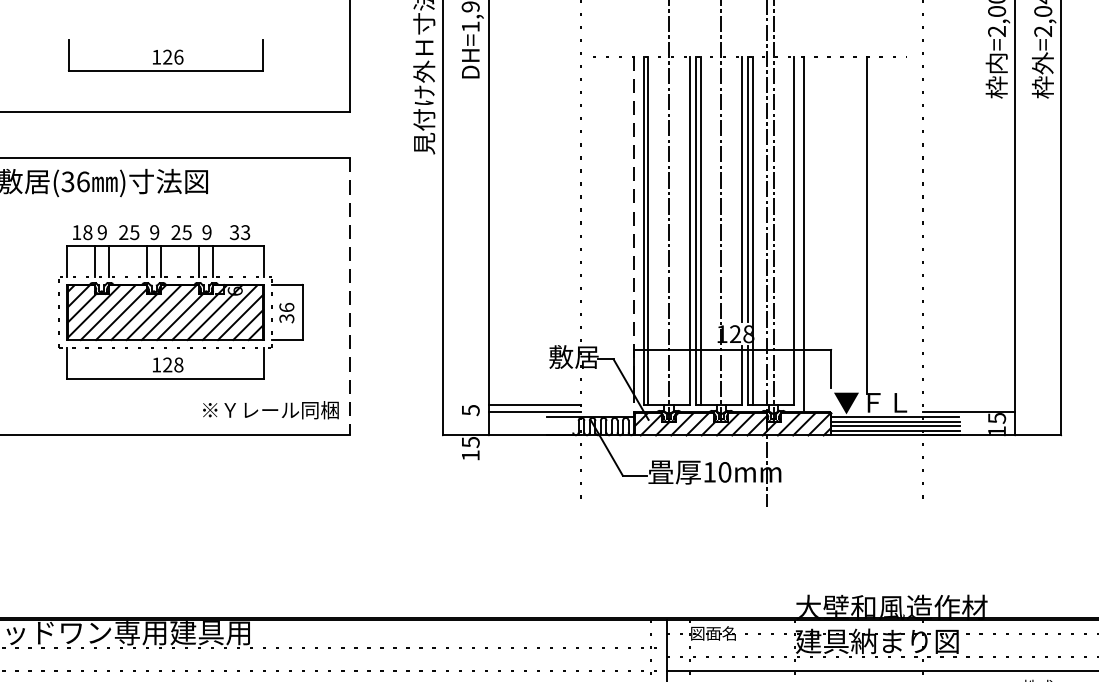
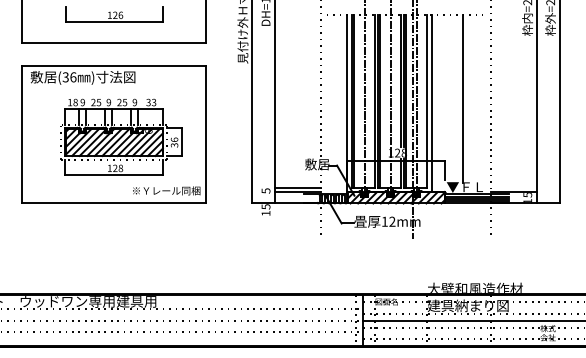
line: (634, 234) -> (347, 103), dashed -> solid
line: (351, 296) -> (206, 134), dashed -> solid
text: (725, 471) -> (392, 221), 10mm -> 12mm

